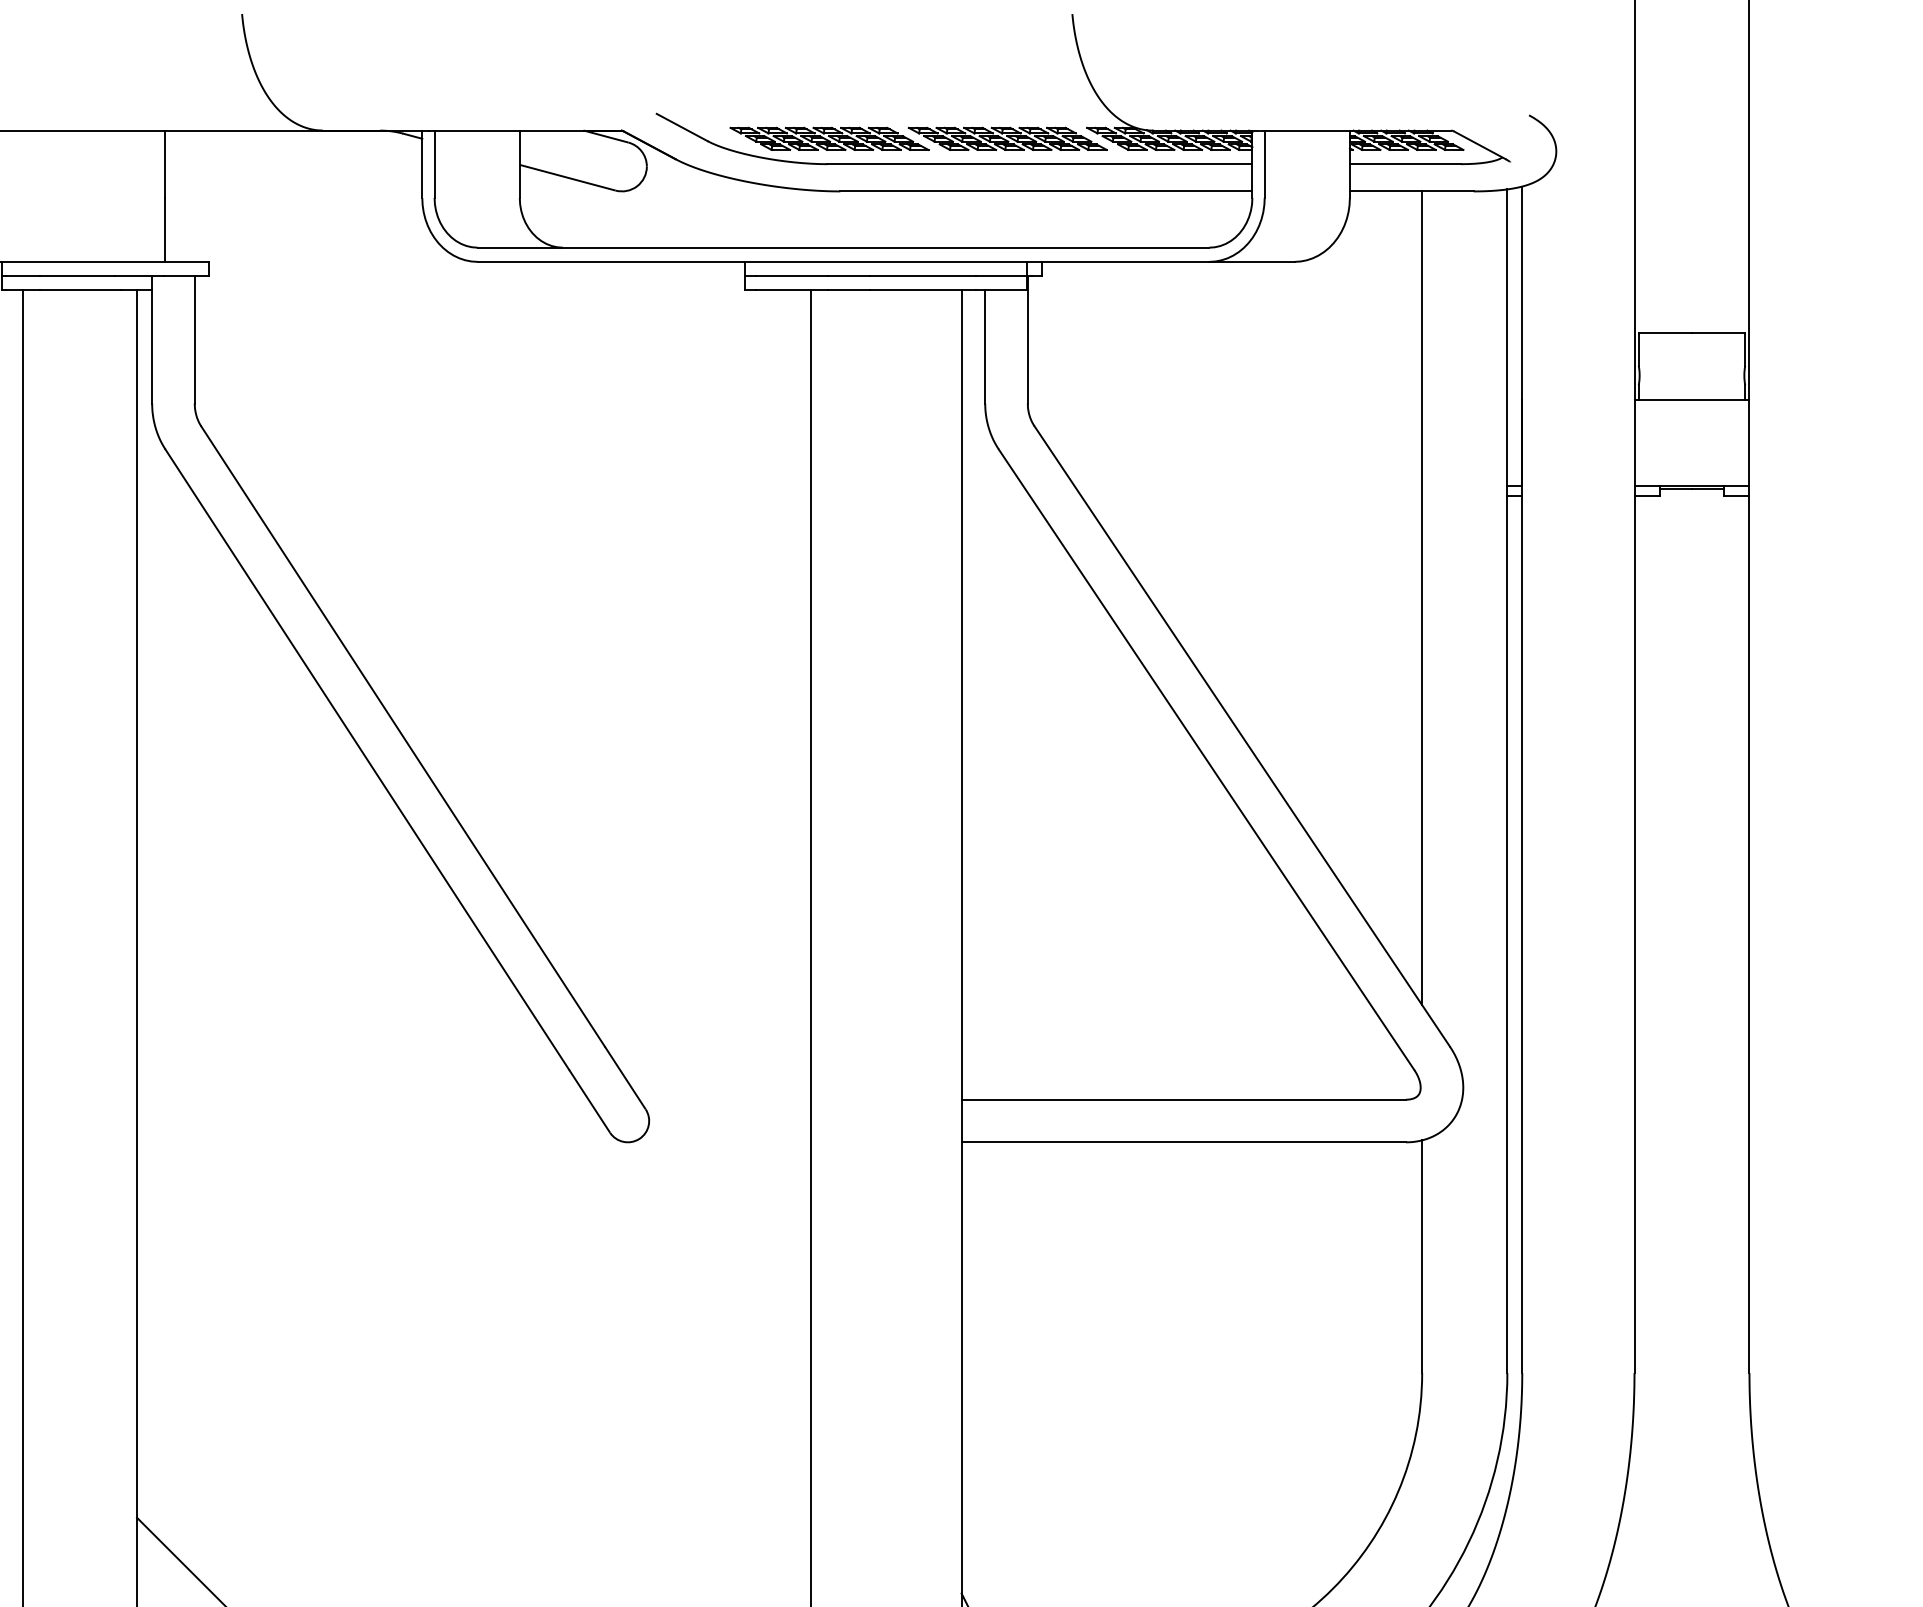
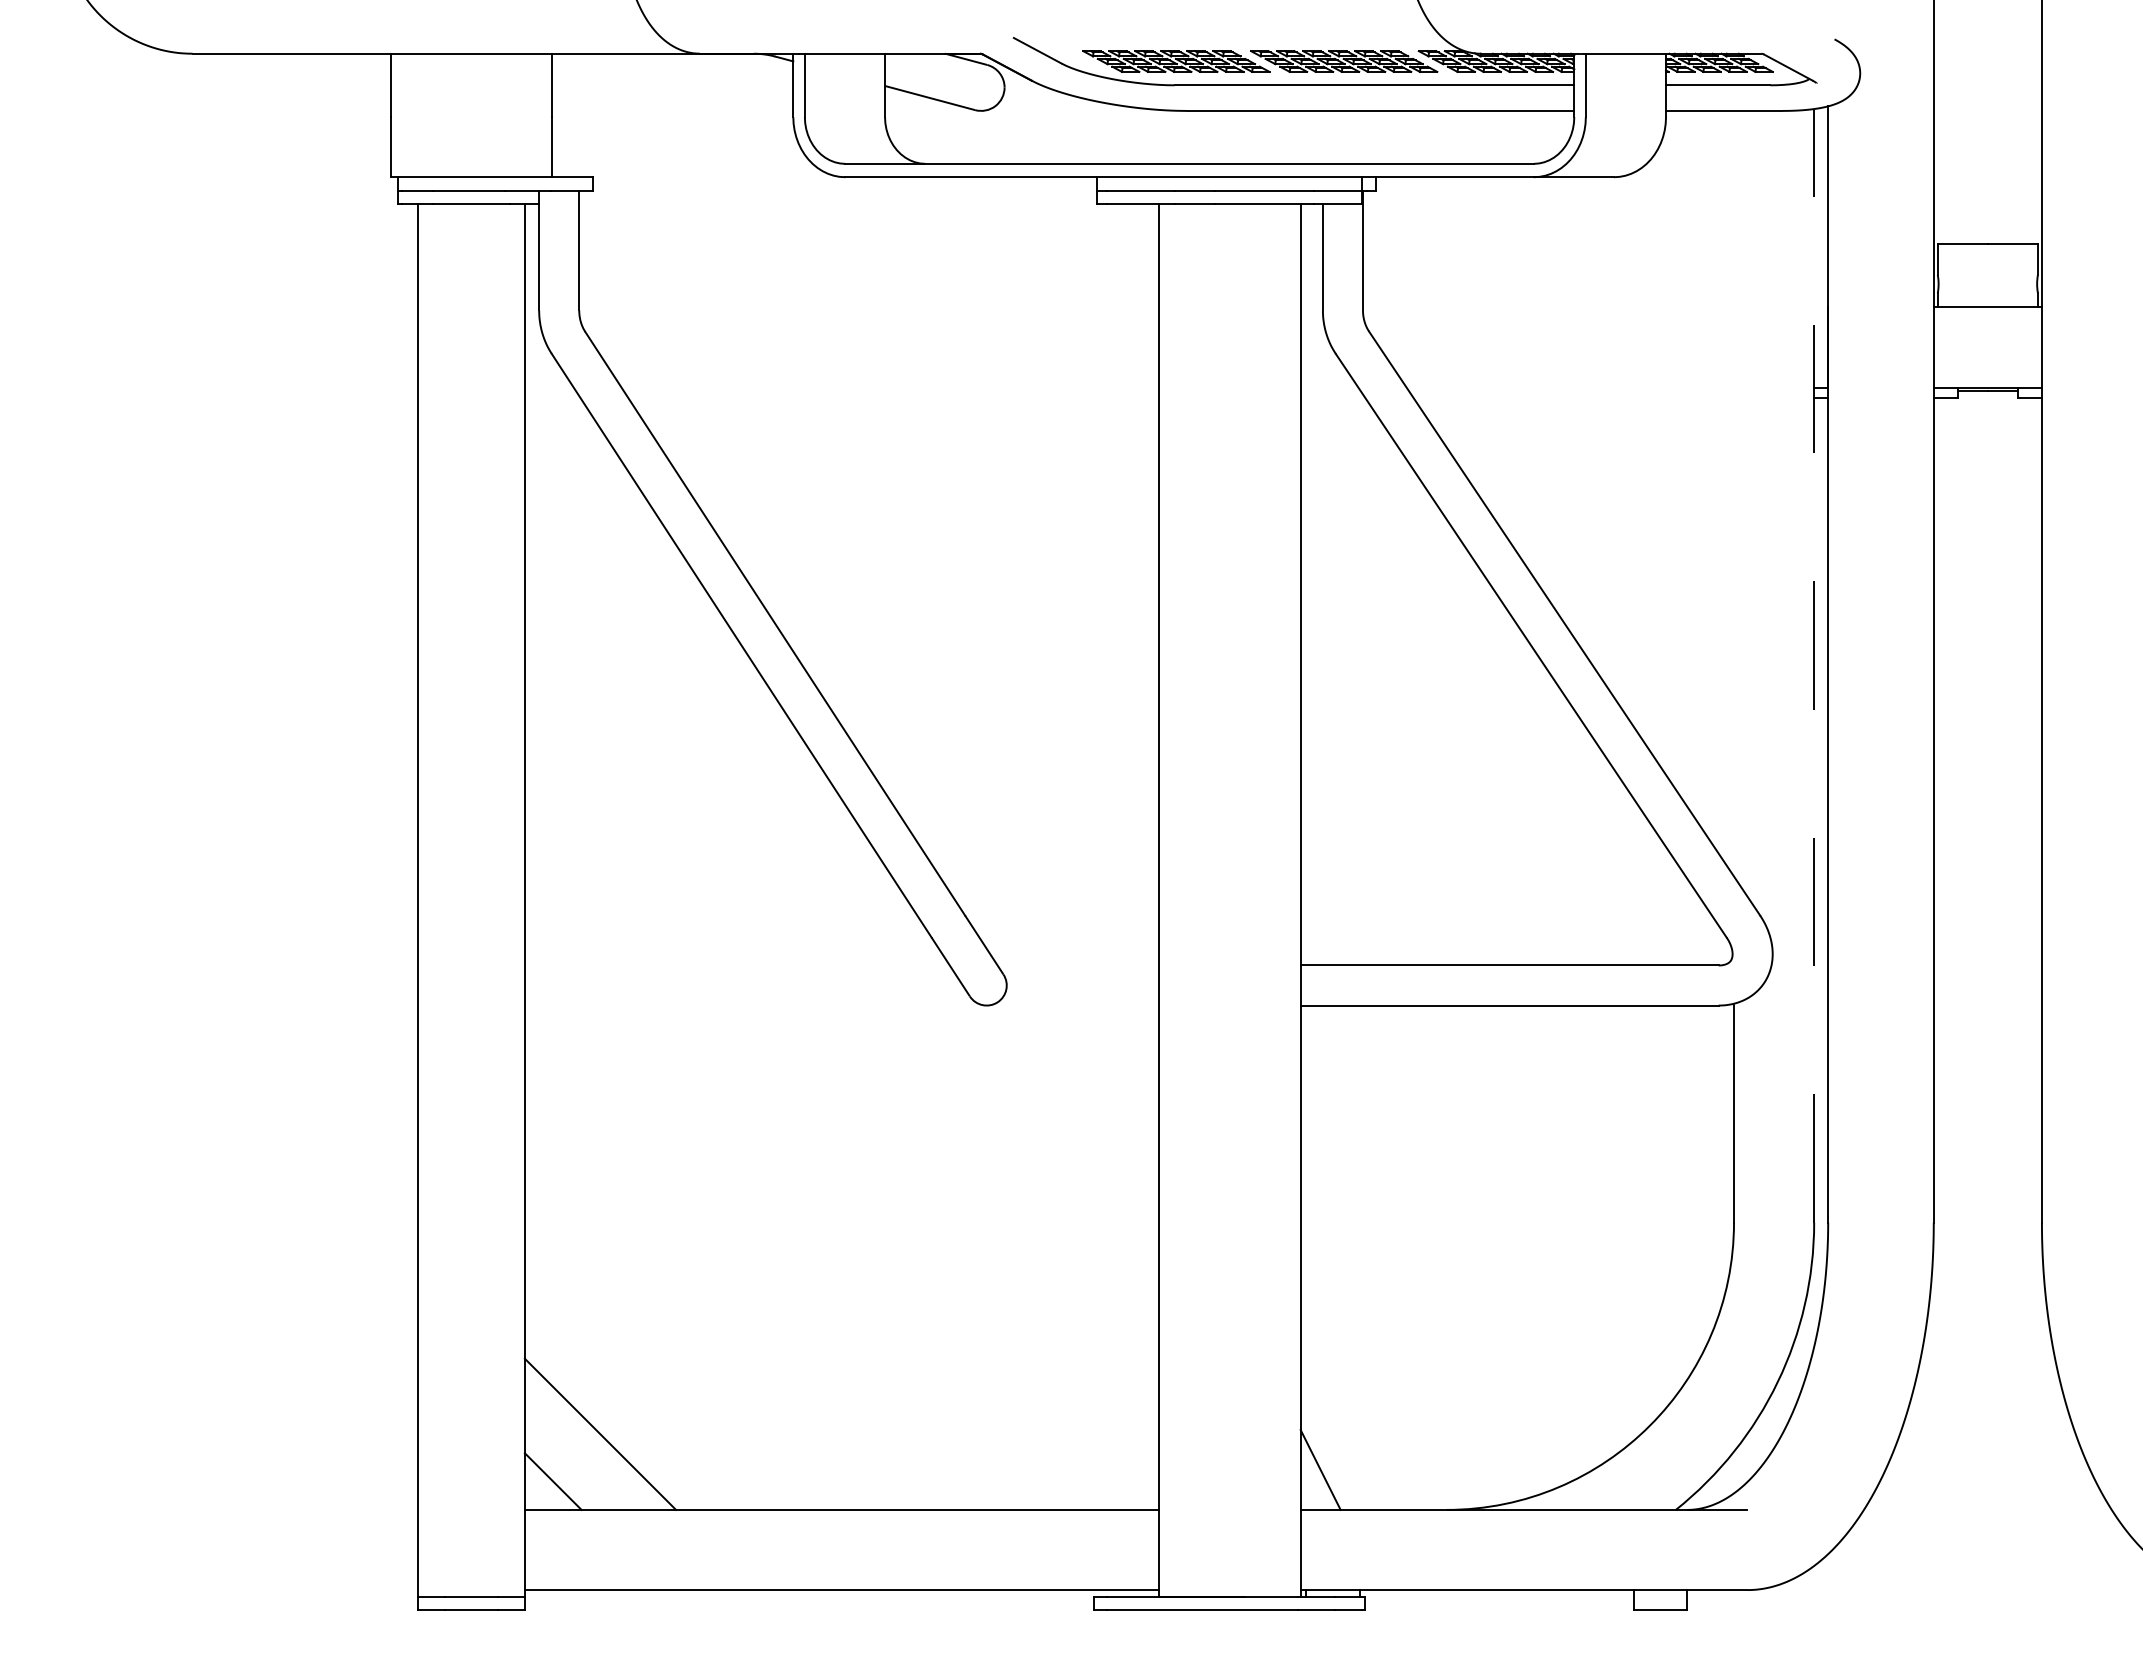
line: (1422, 598) -> (1734, 493), removed
line: (1507, 780) -> (1814, 665), solid -> dashed

